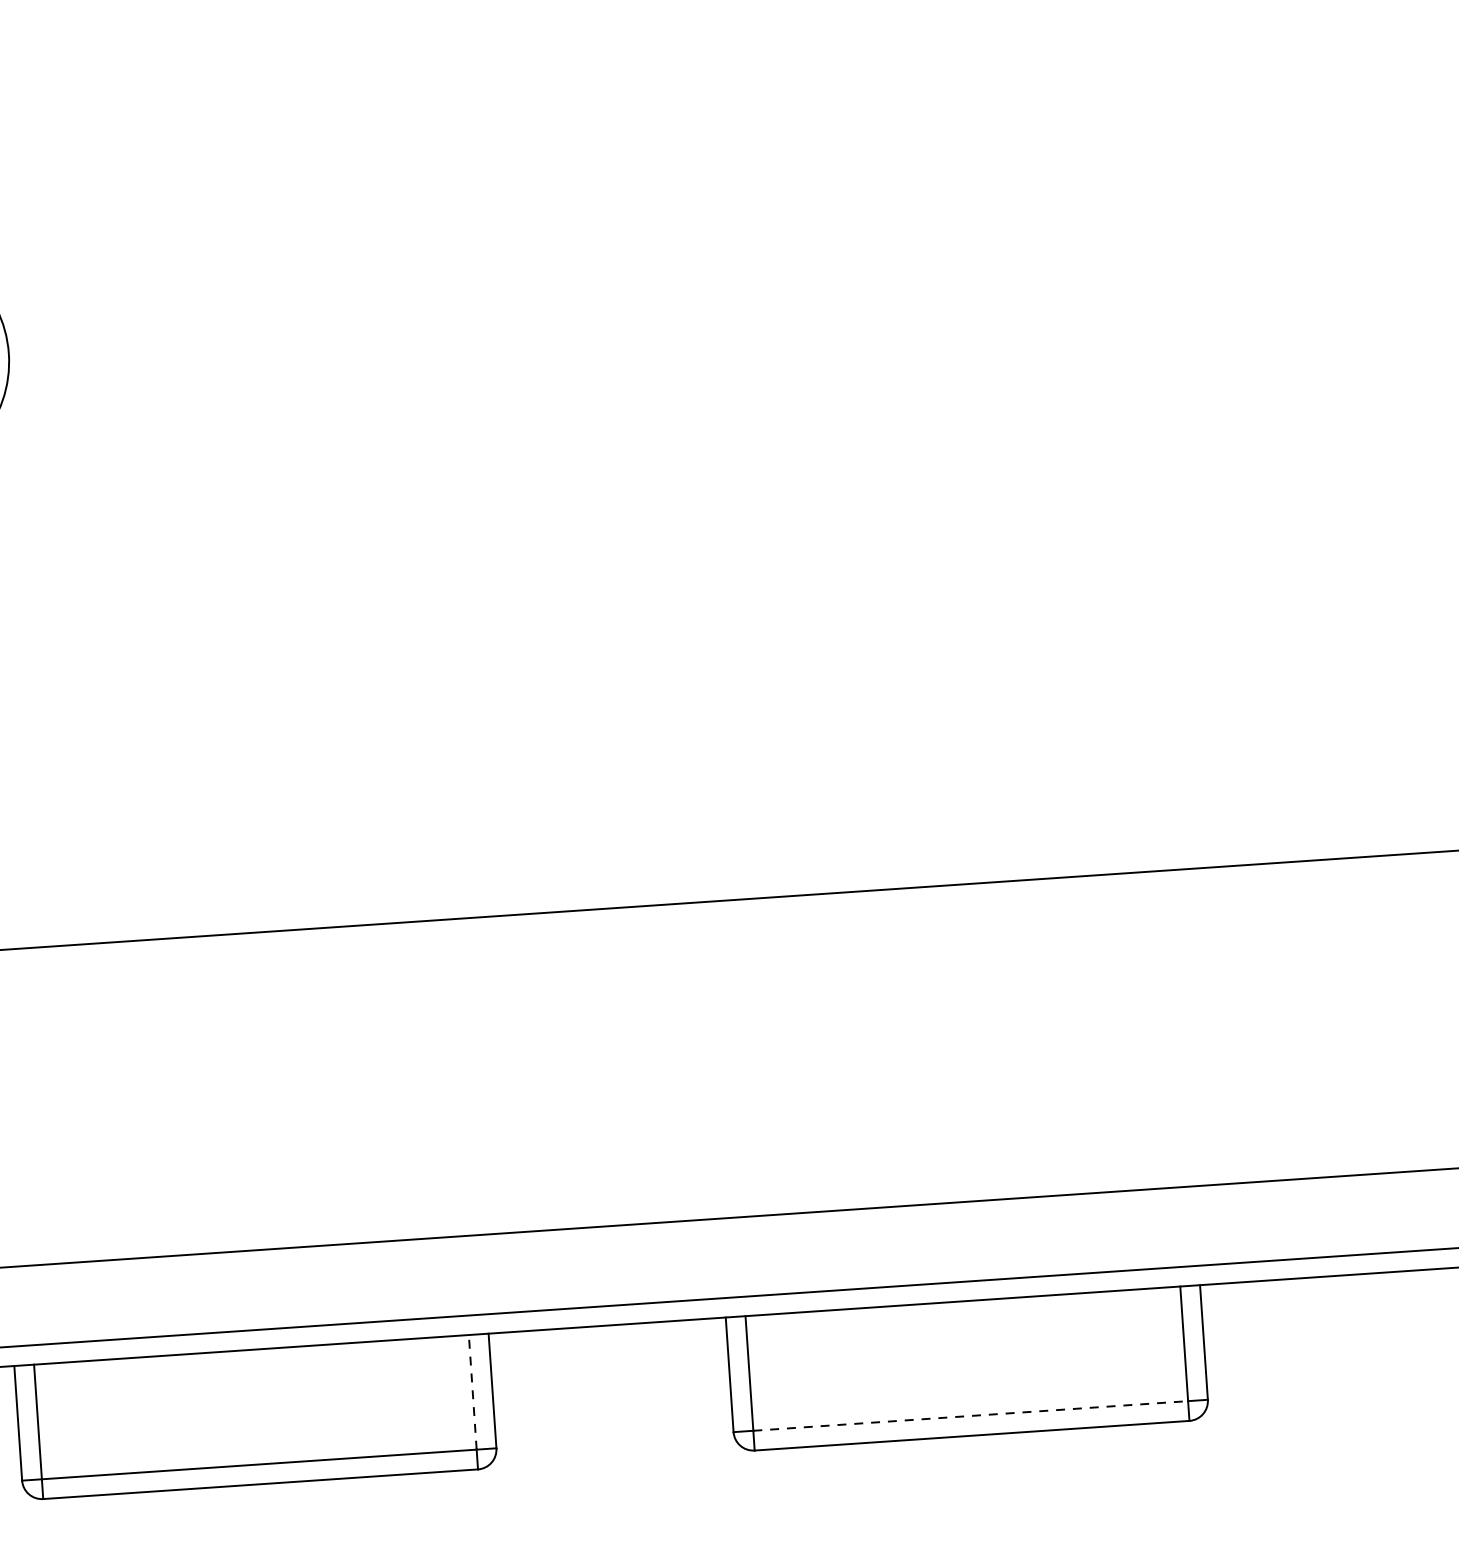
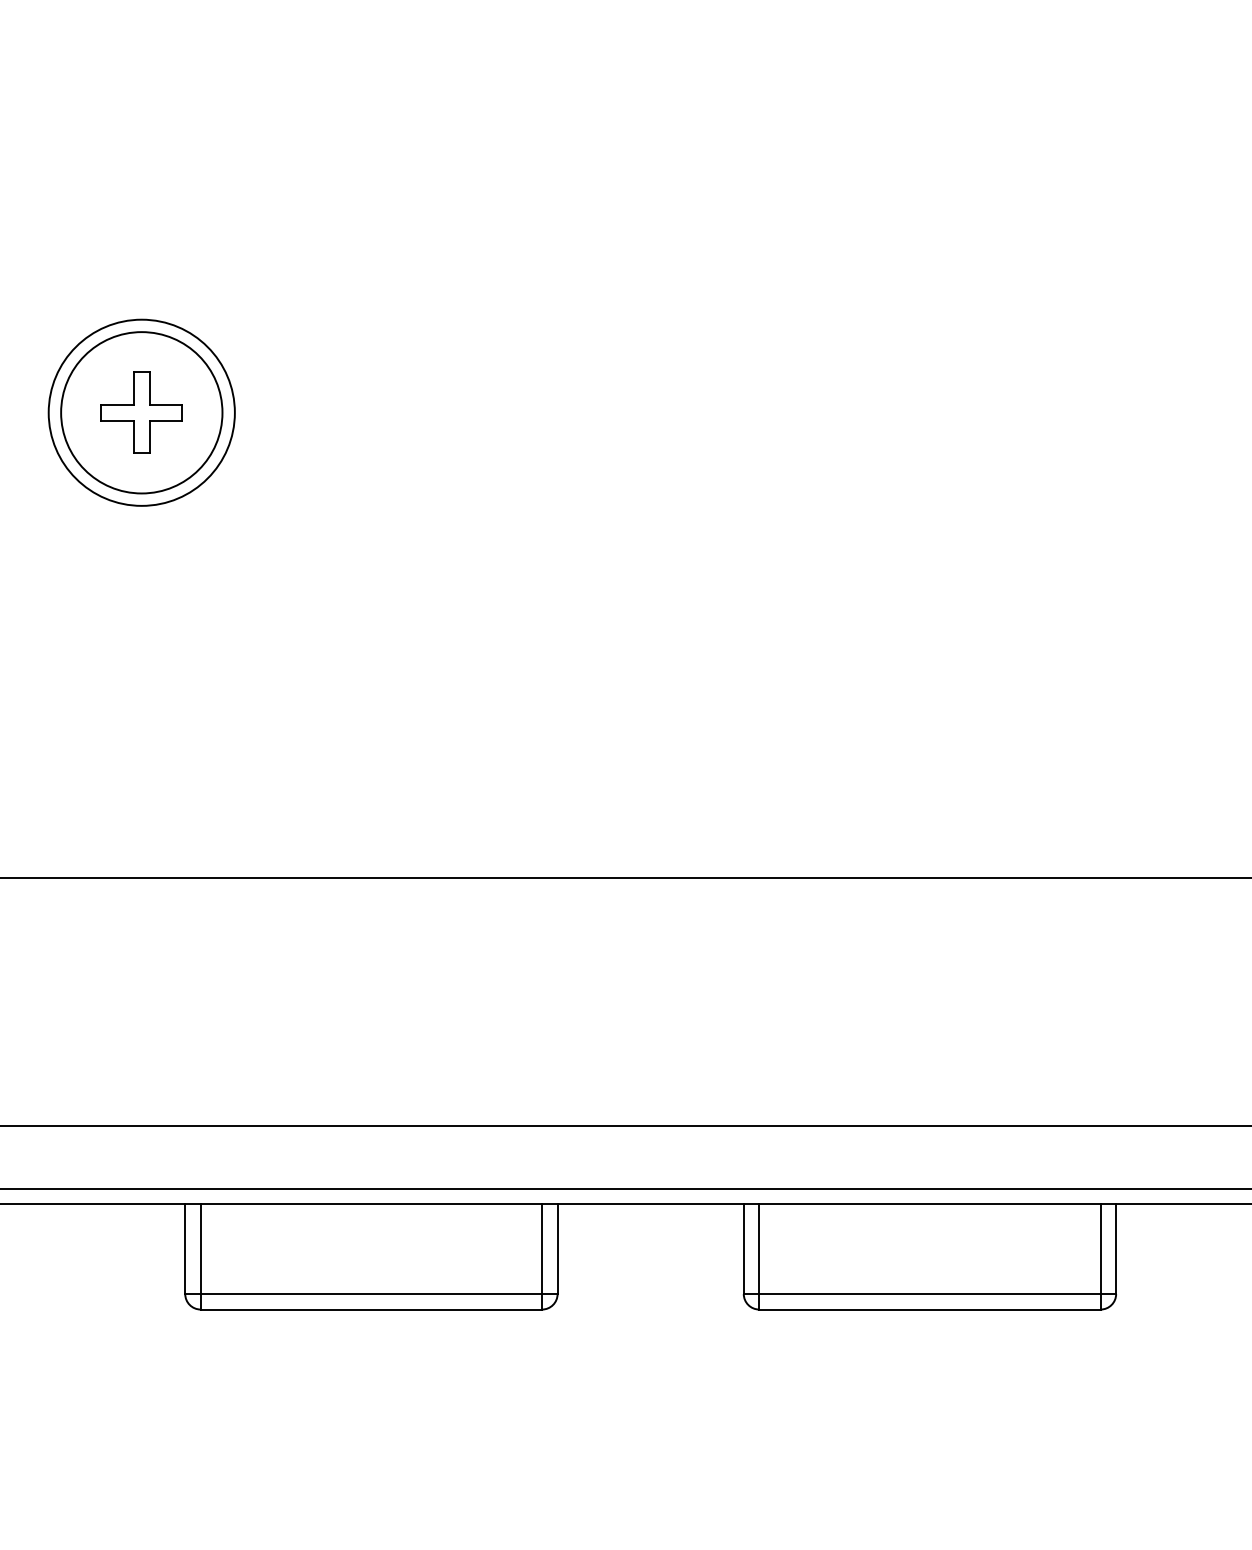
line: (473, 1392) -> (542, 1249), dashed -> solid
line: (970, 1416) -> (929, 1294), dashed -> solid

